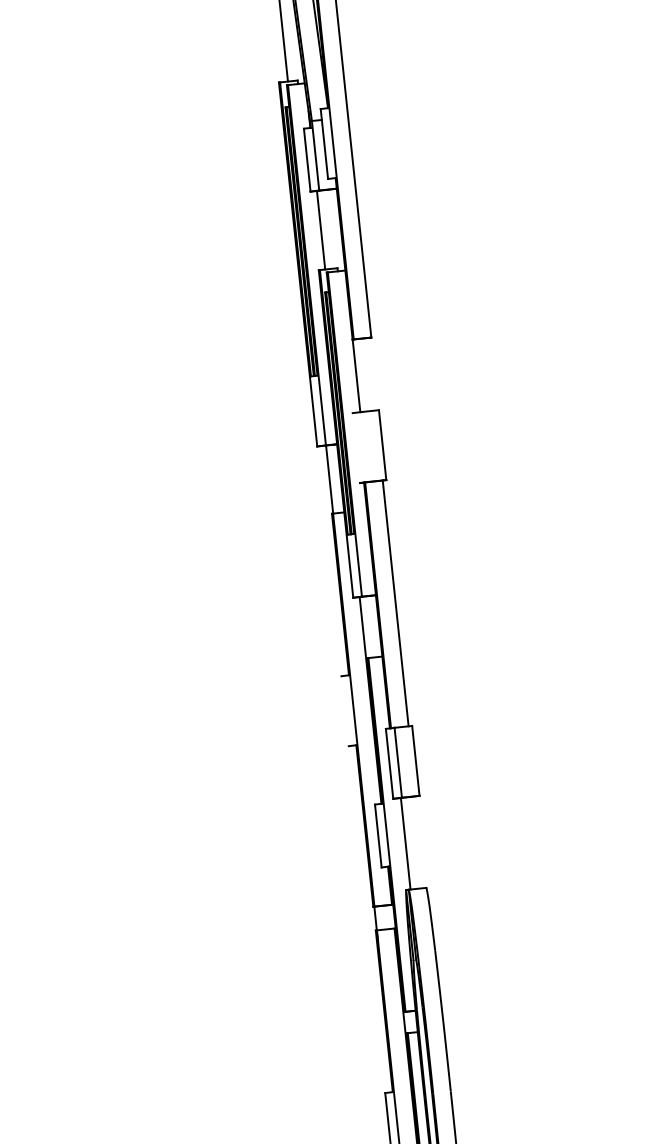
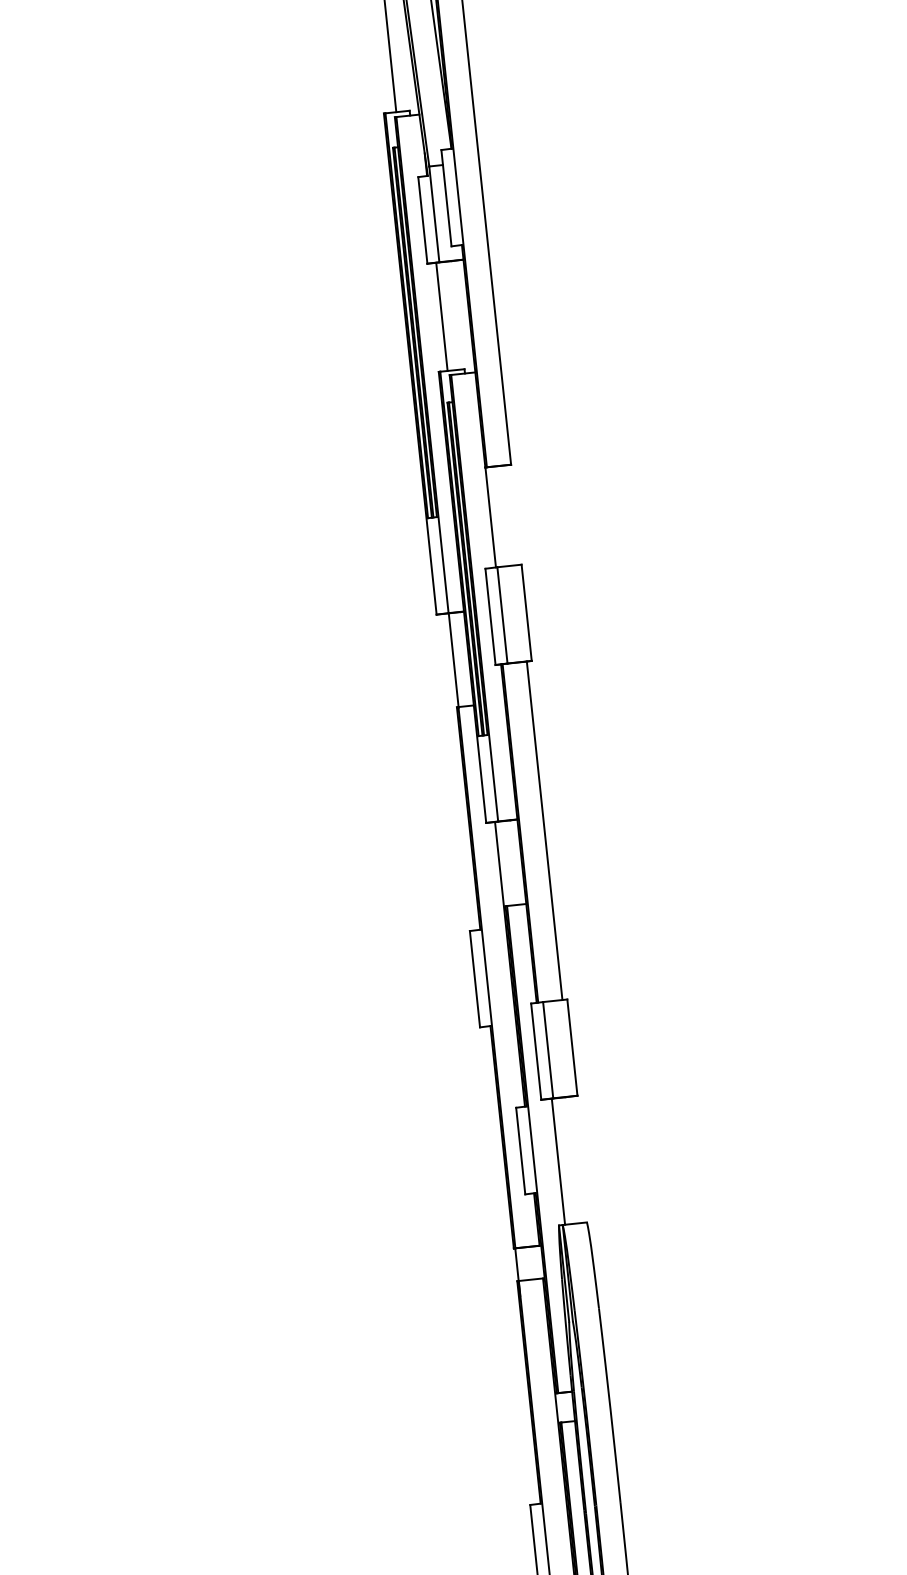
line: (364, 446) -> (501, 614), added
line: (356, 448) -> (490, 617), added
line: (344, 711) -> (474, 979), added

